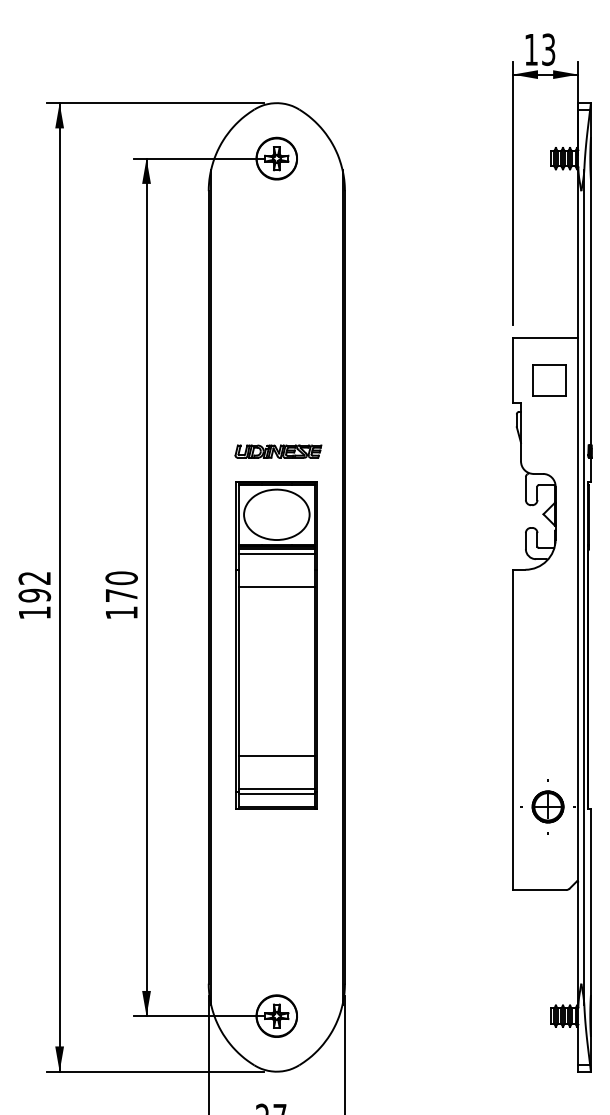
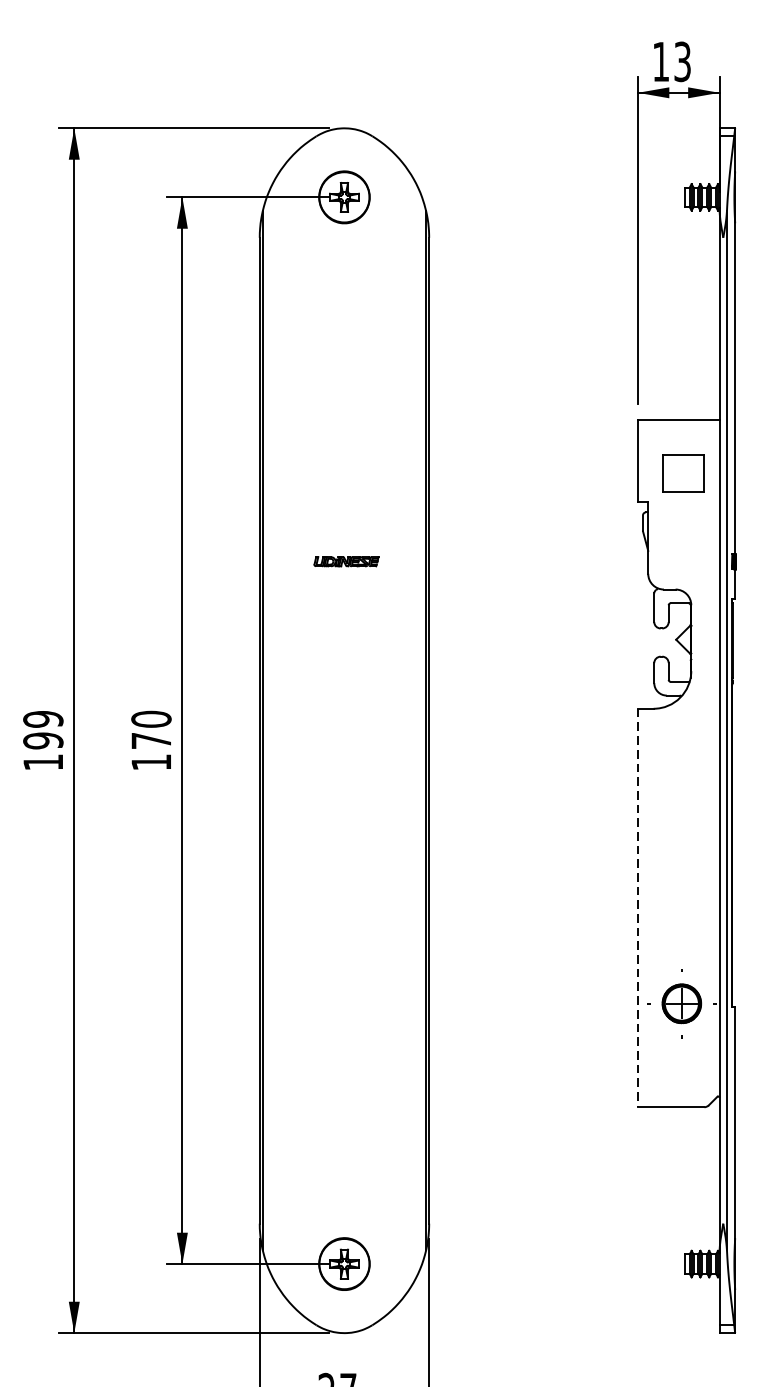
part: (278, 451) -> (346, 561), size x0.6
text: (34, 578) -> (42, 719), 192 -> 199
part: (276, 645) -> (344, 802), removed
line: (512, 730) -> (637, 908), solid -> dashed

